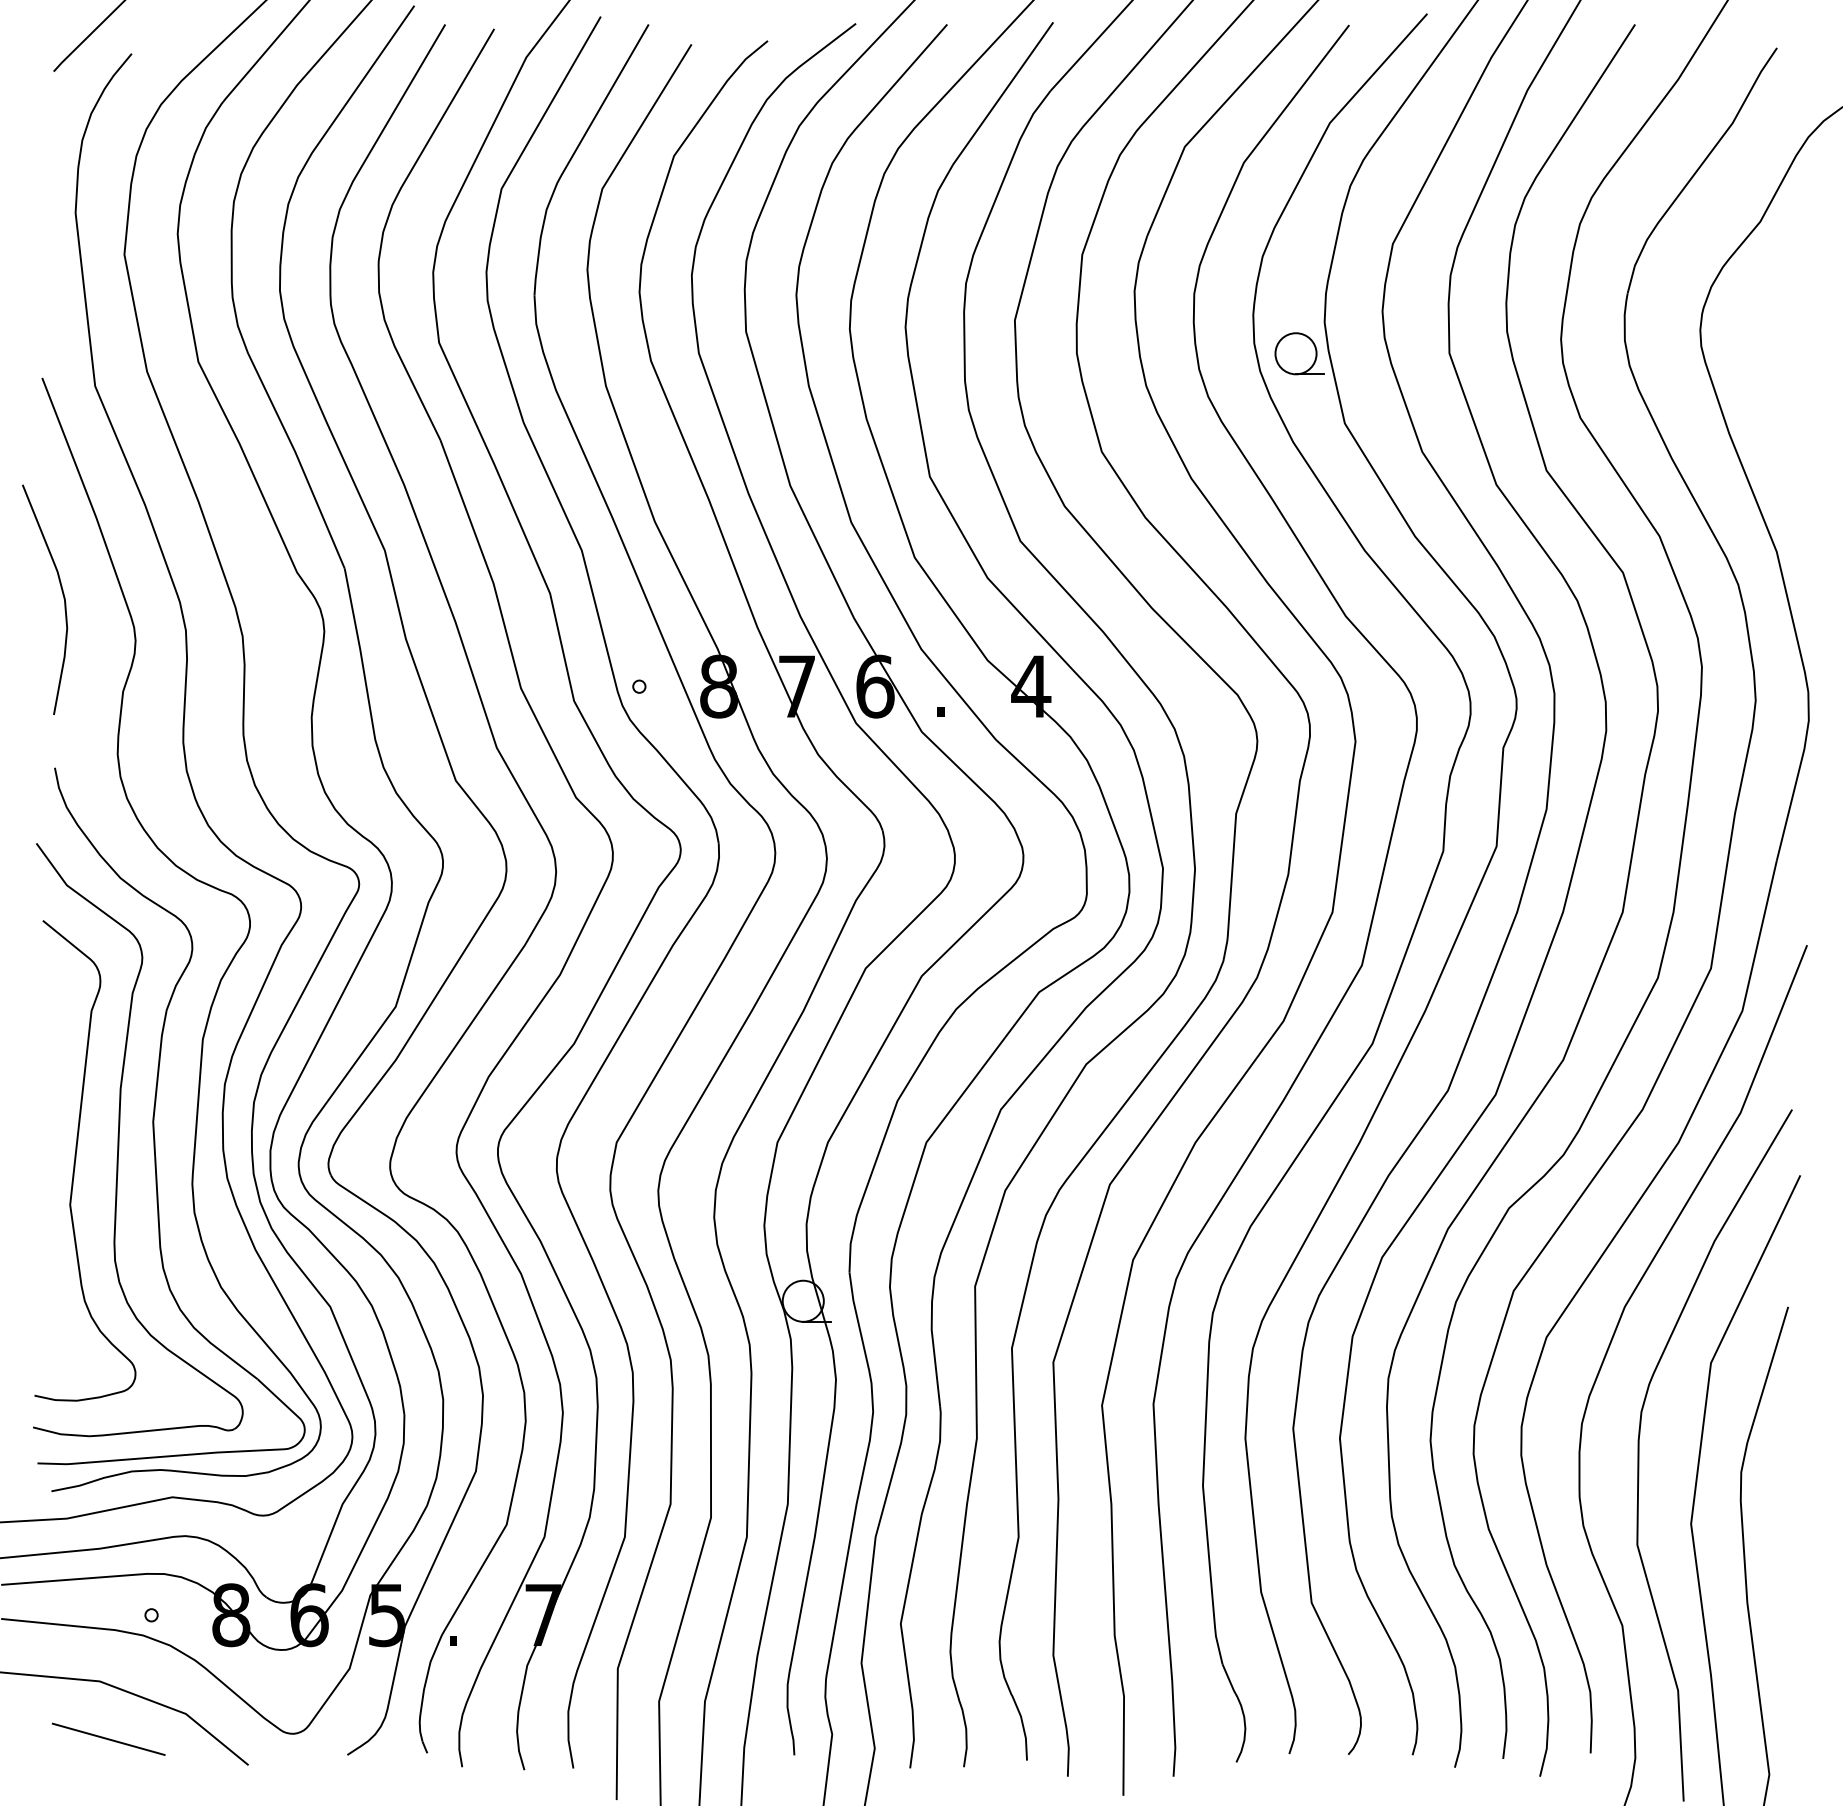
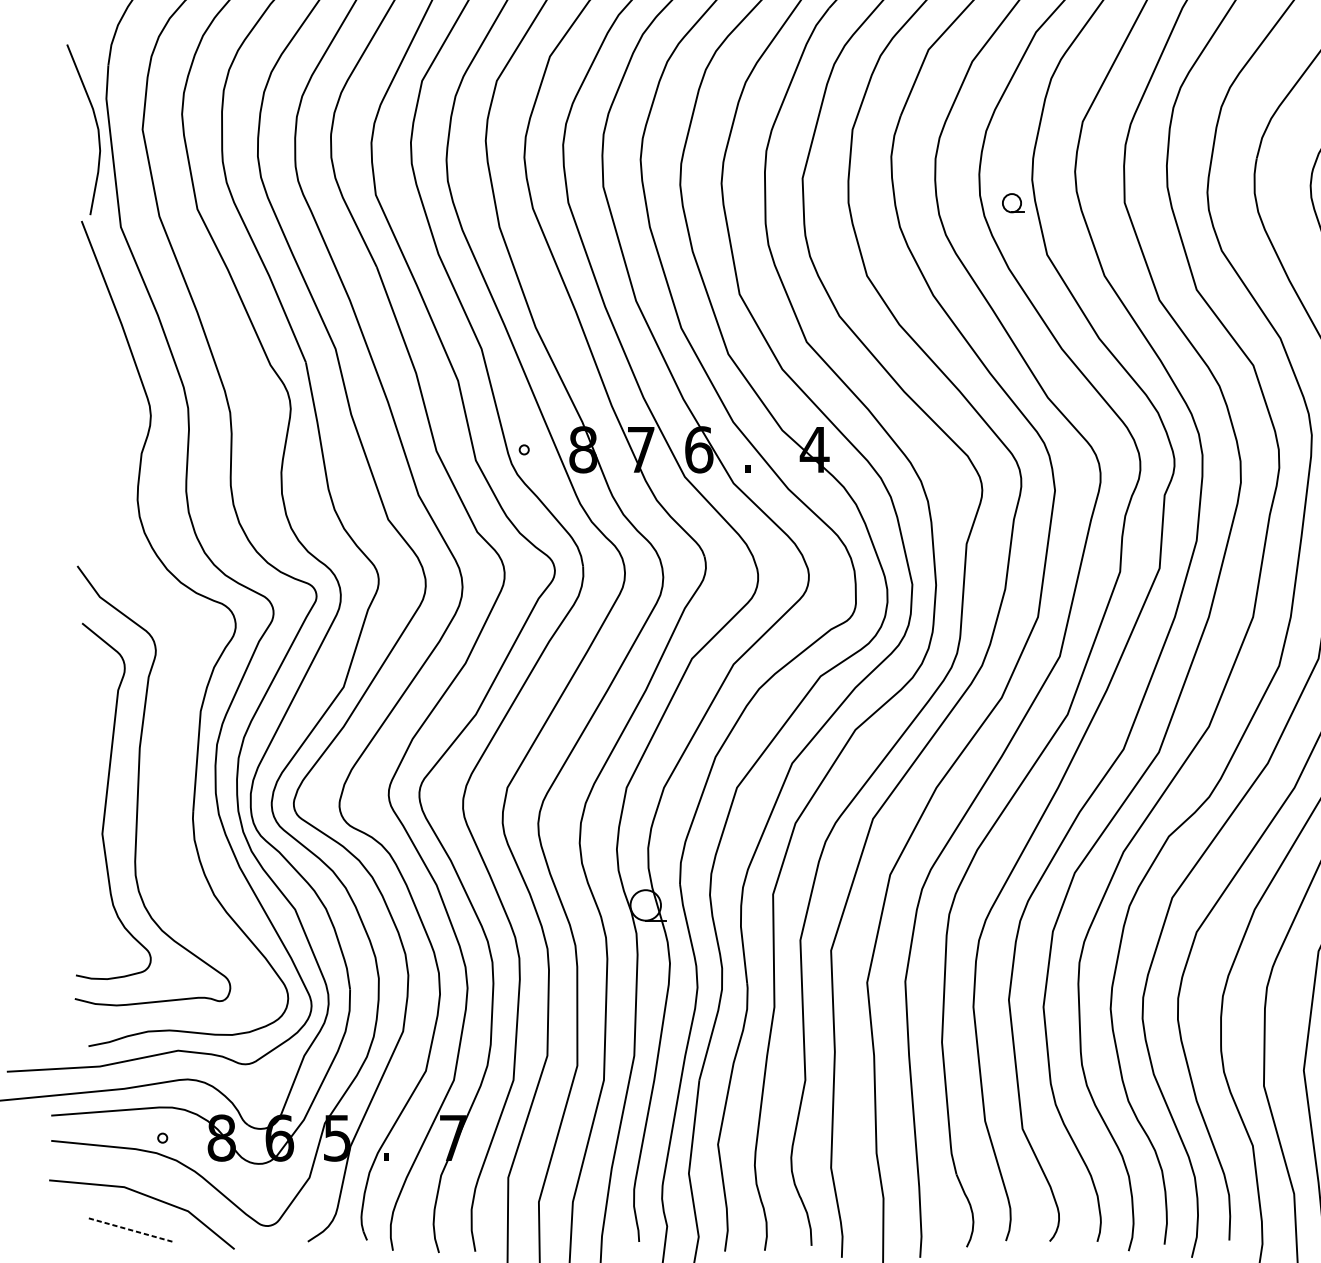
part: (1299, 353) -> (1013, 202), size x0.6
curve: (62, 595) -> (96, 126), moved
part: (155, 1112) -> (165, 765), removed
line: (108, 1739) -> (130, 1230), solid -> dashed

